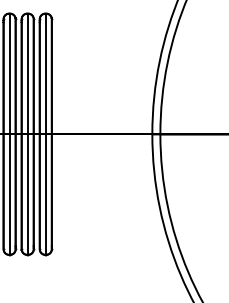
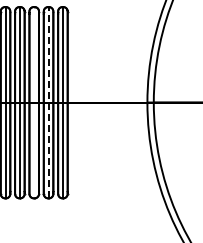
line: (9, 134) -> (34, 102), removed
line: (27, 134) -> (48, 102), solid -> dashed

